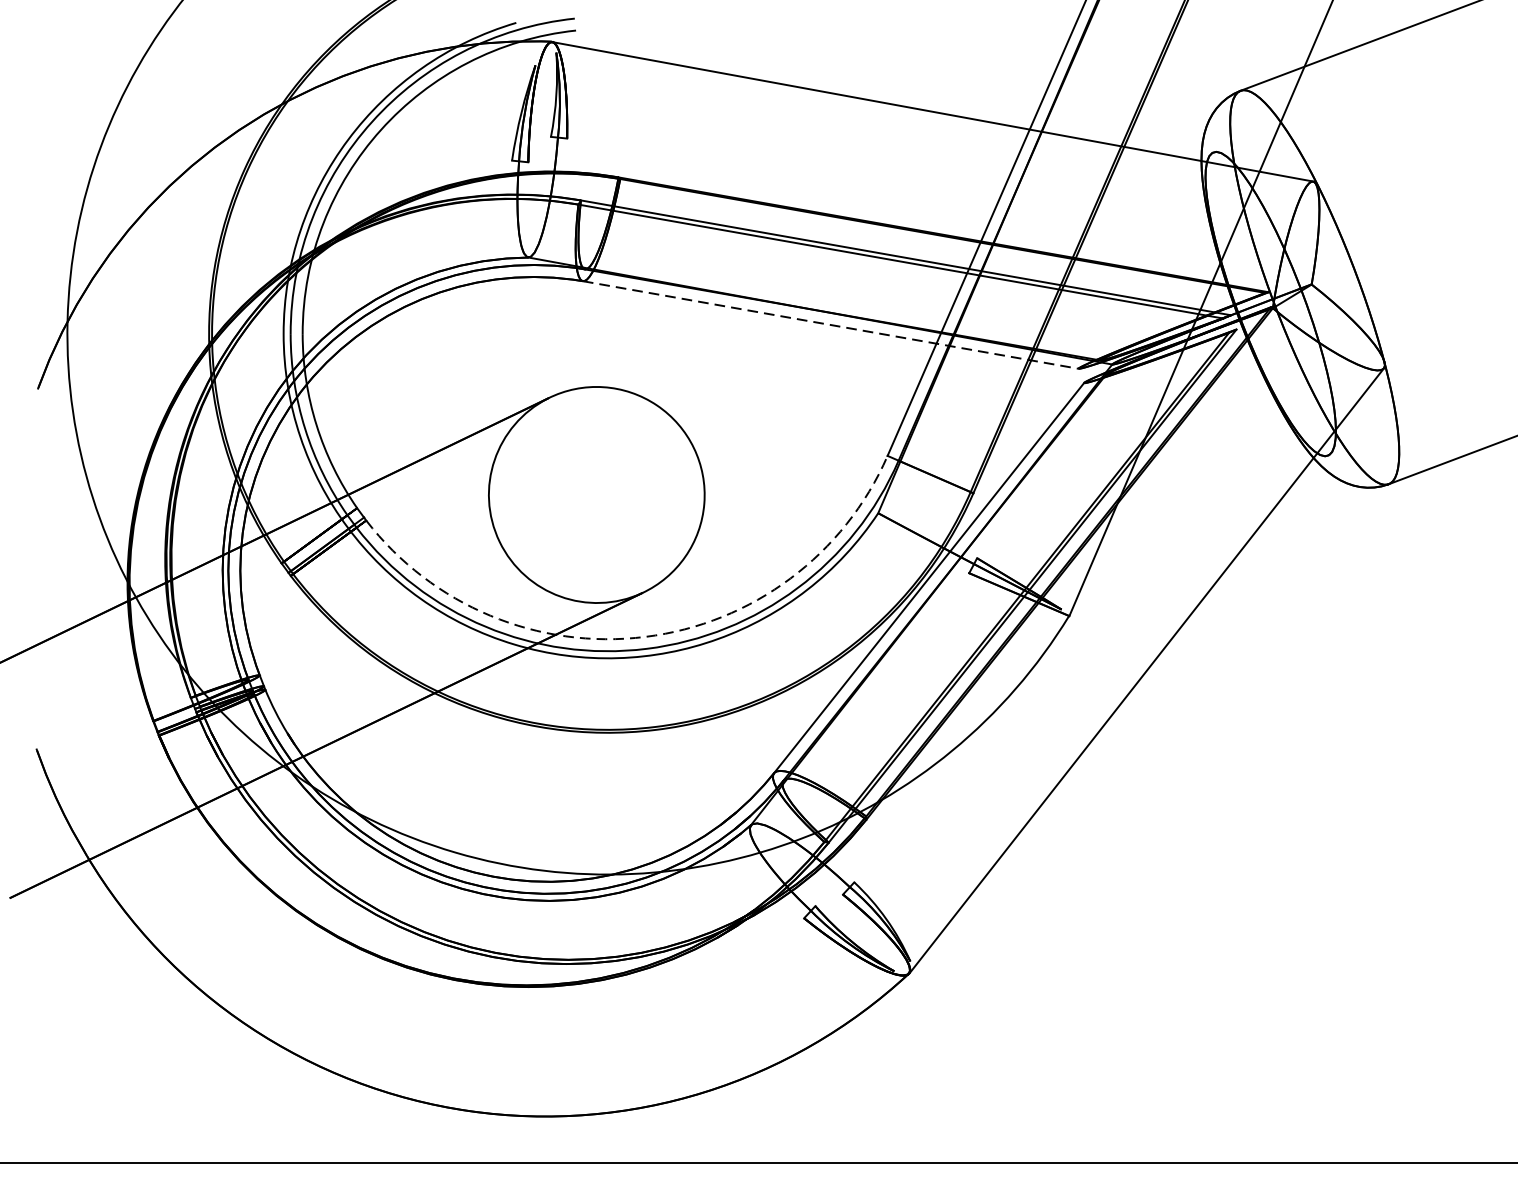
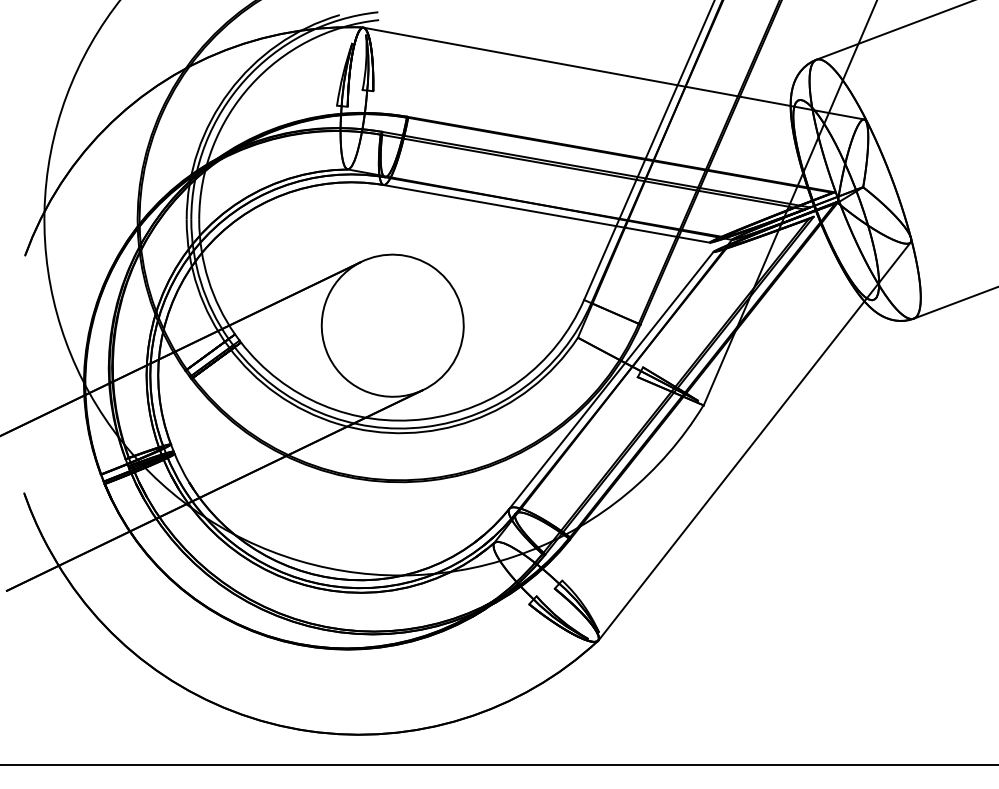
line: (830, 324) -> (546, 213), dashed -> solid
arc: (645, 637) -> (424, 419), dashed -> solid

